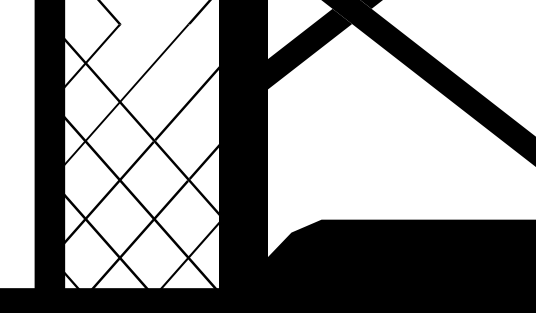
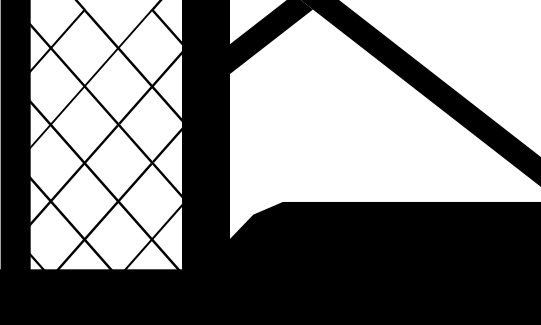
fill: (210, 50) -> (173, 35), added
fill: (180, 94) -> (144, 78), added

